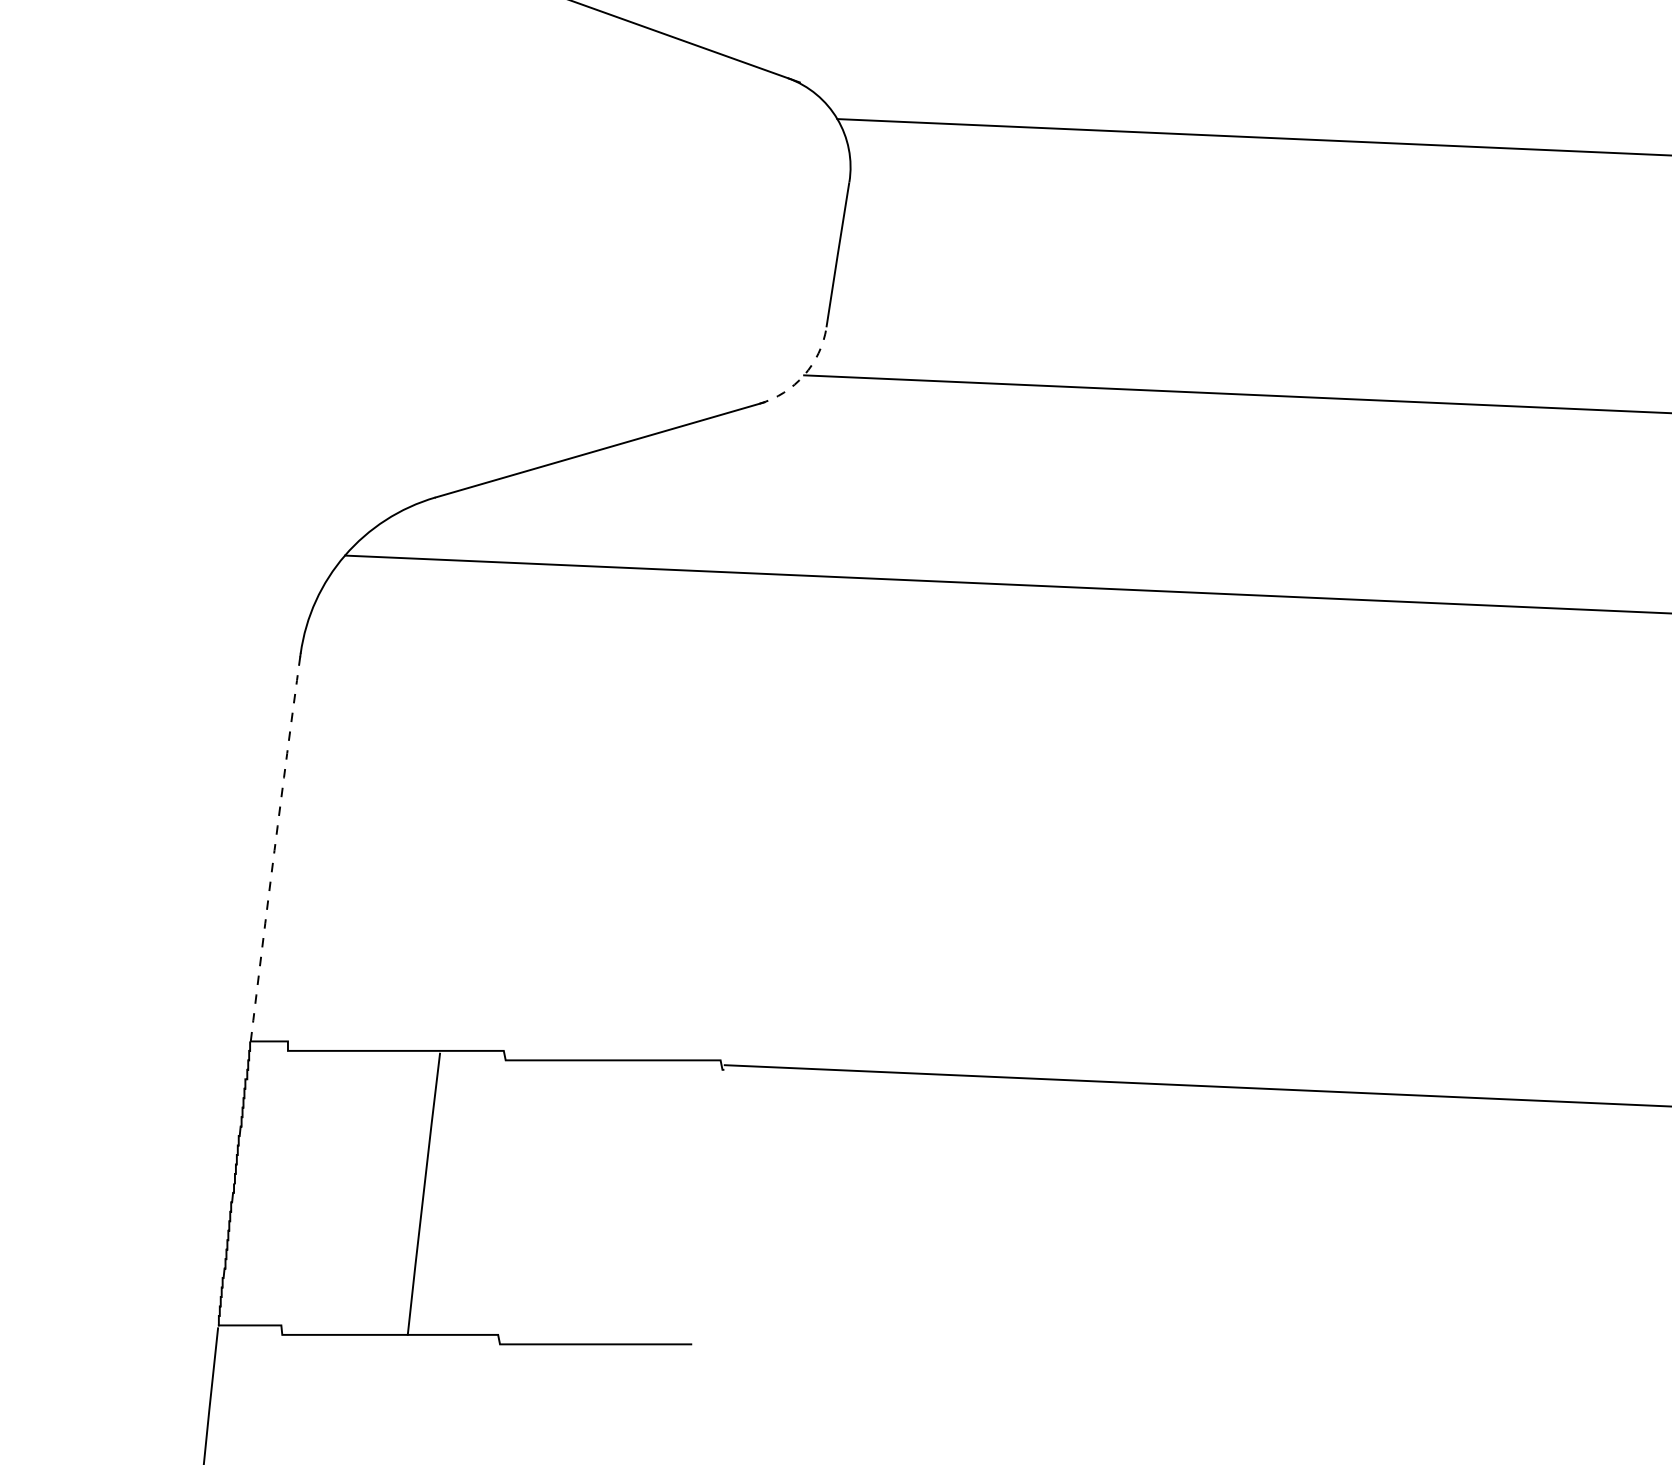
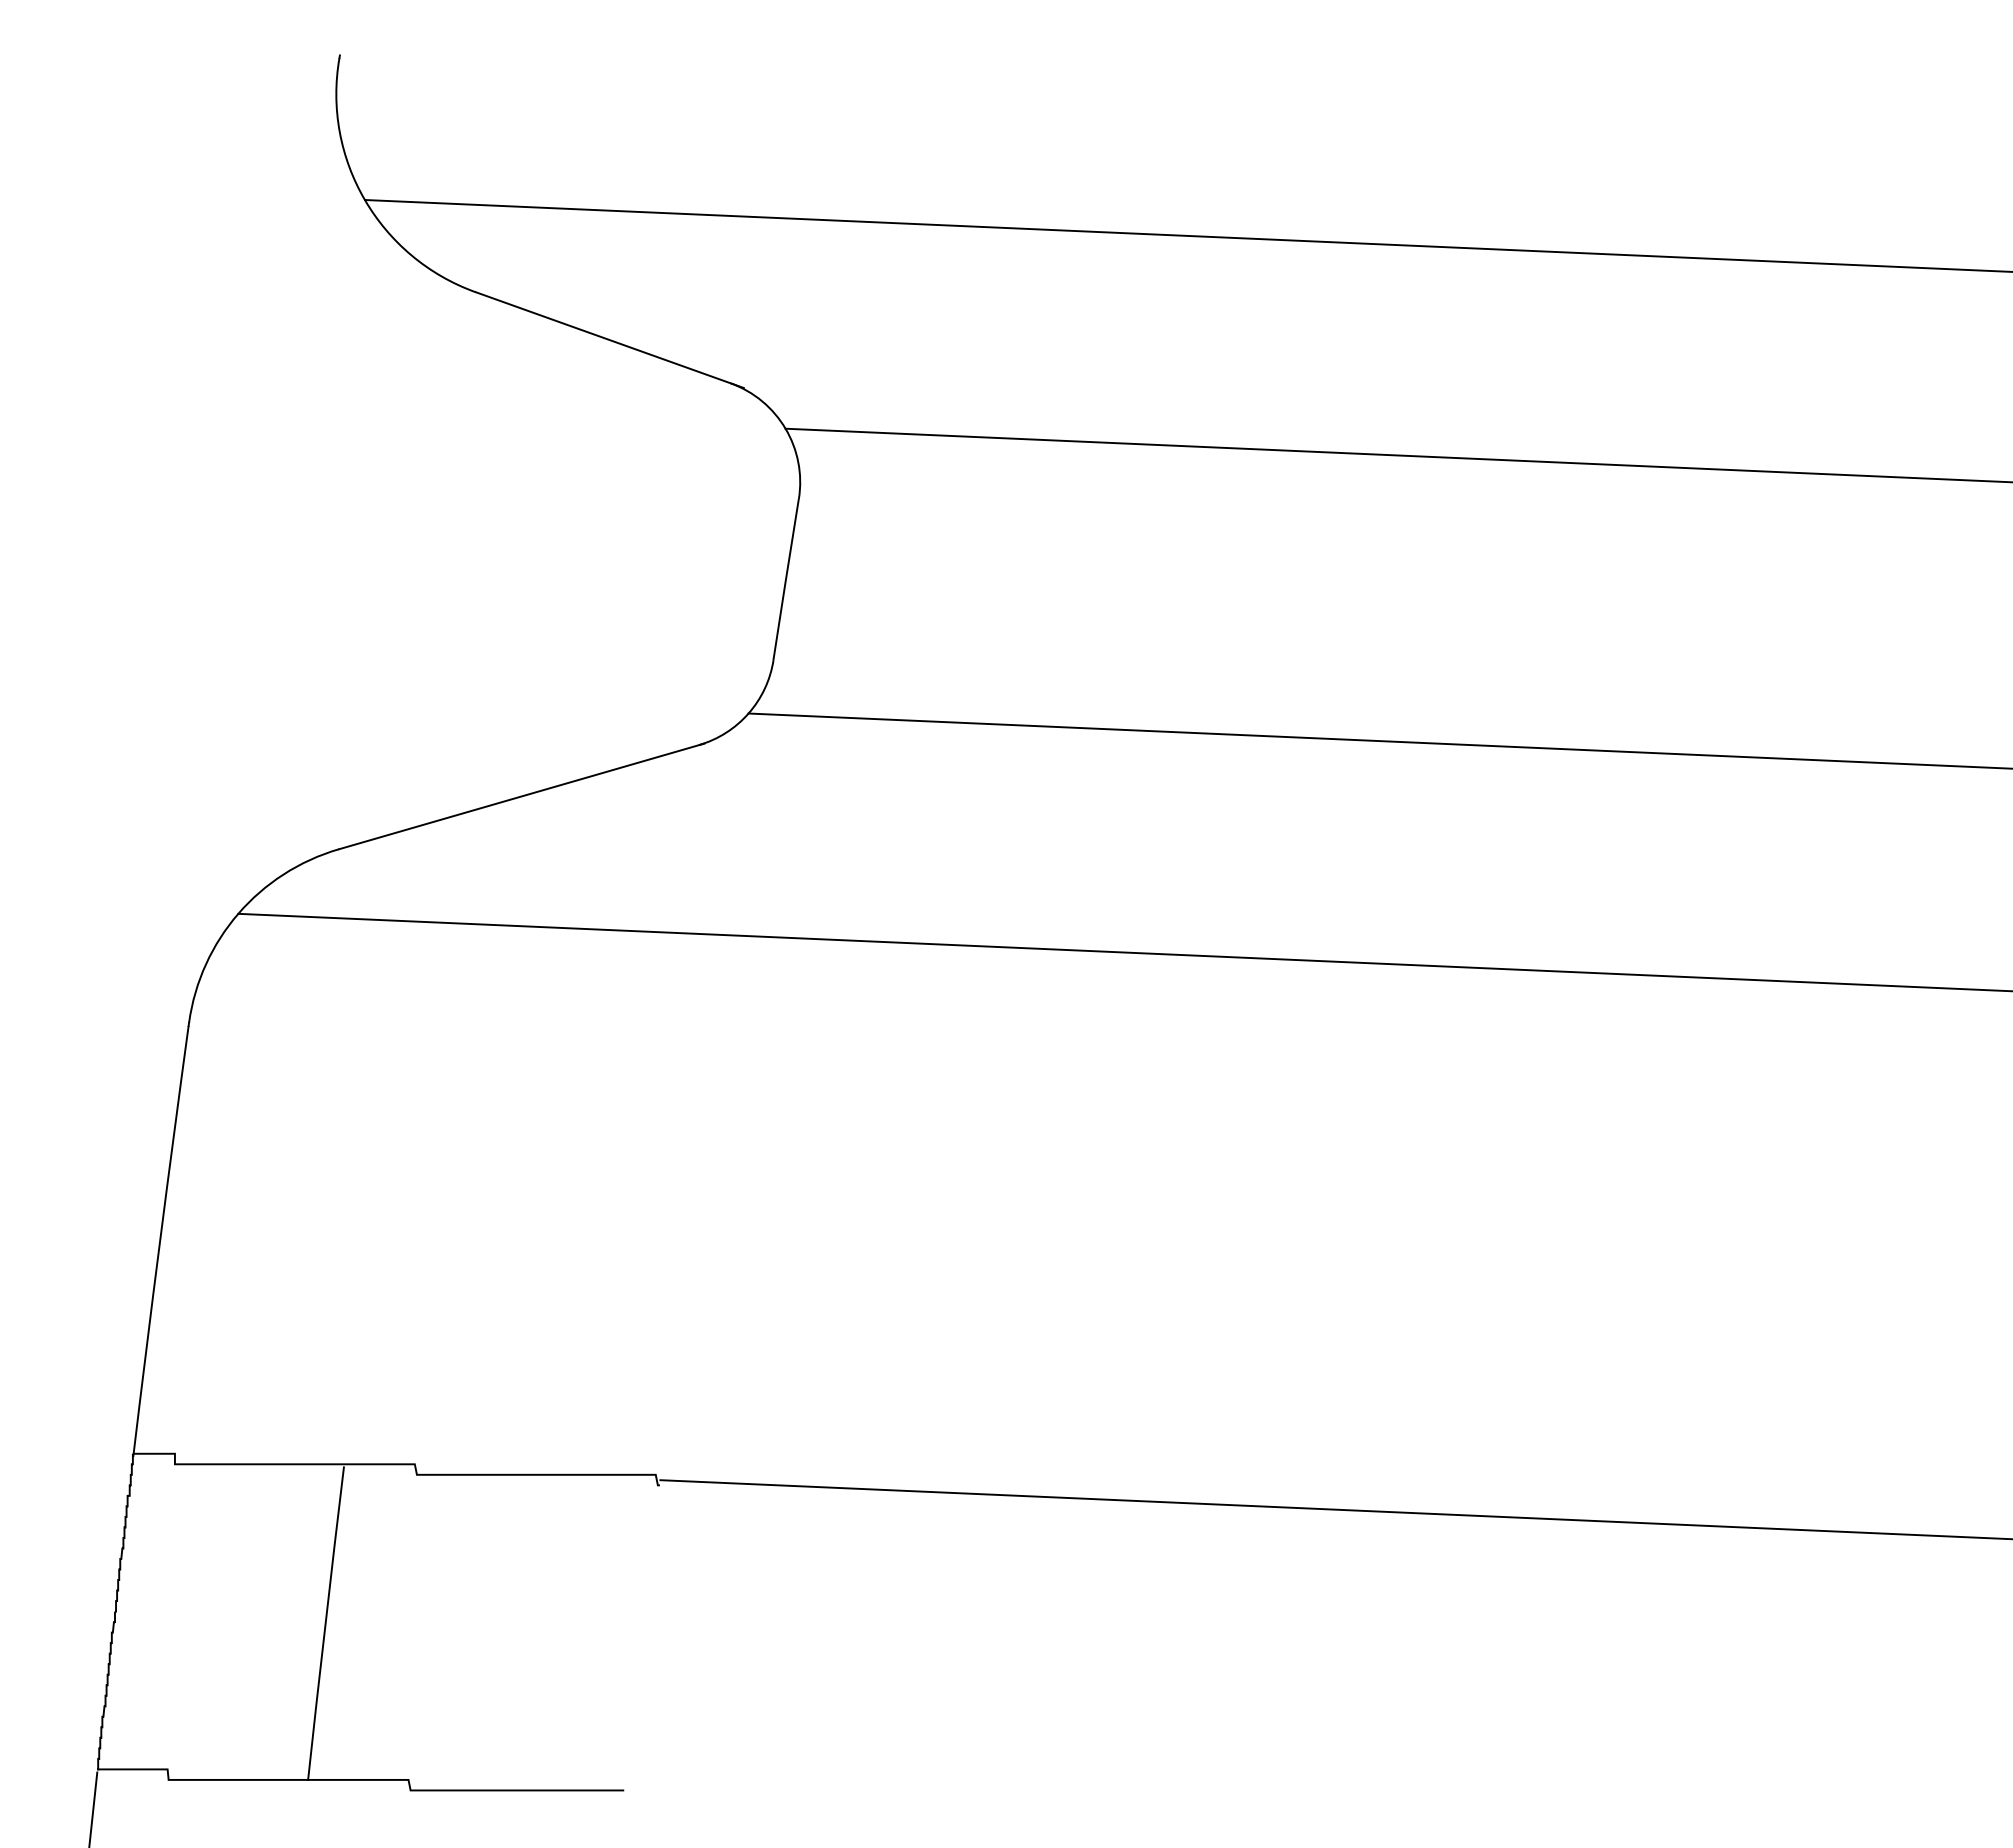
arc: (804, 375) -> (748, 713), dashed -> solid
arc: (274, 850) -> (160, 1241), dashed -> solid

